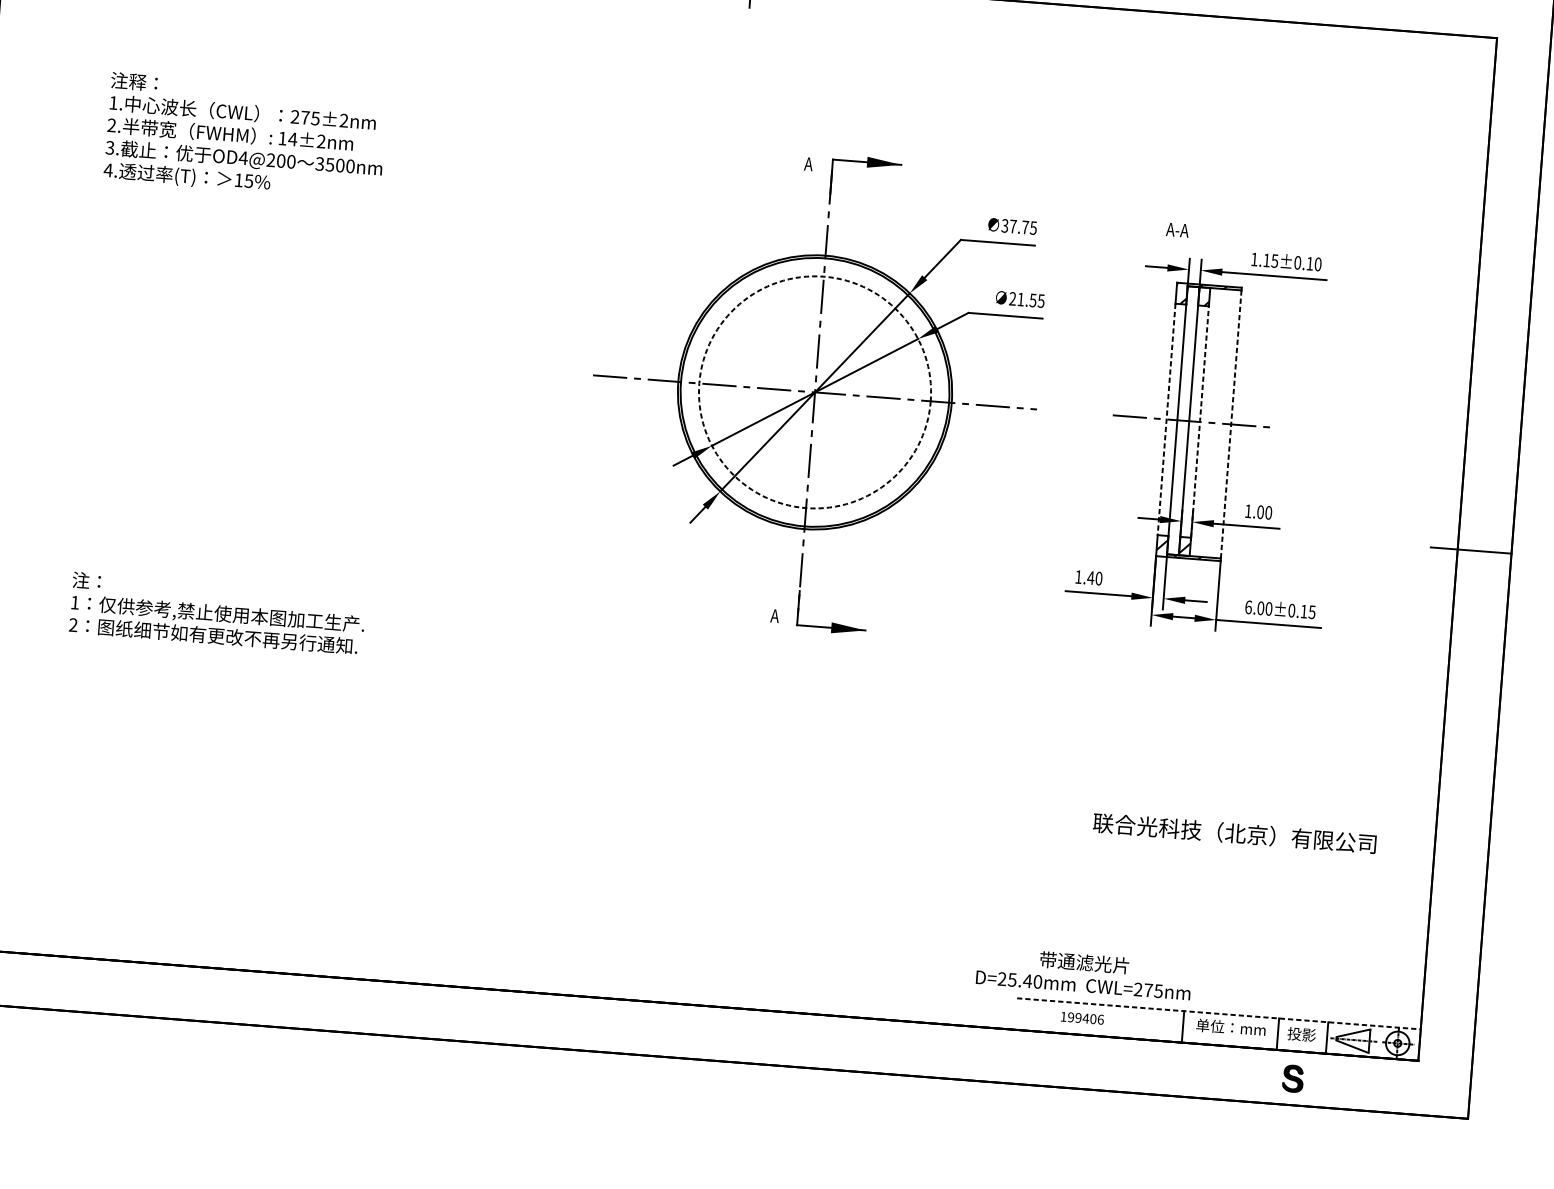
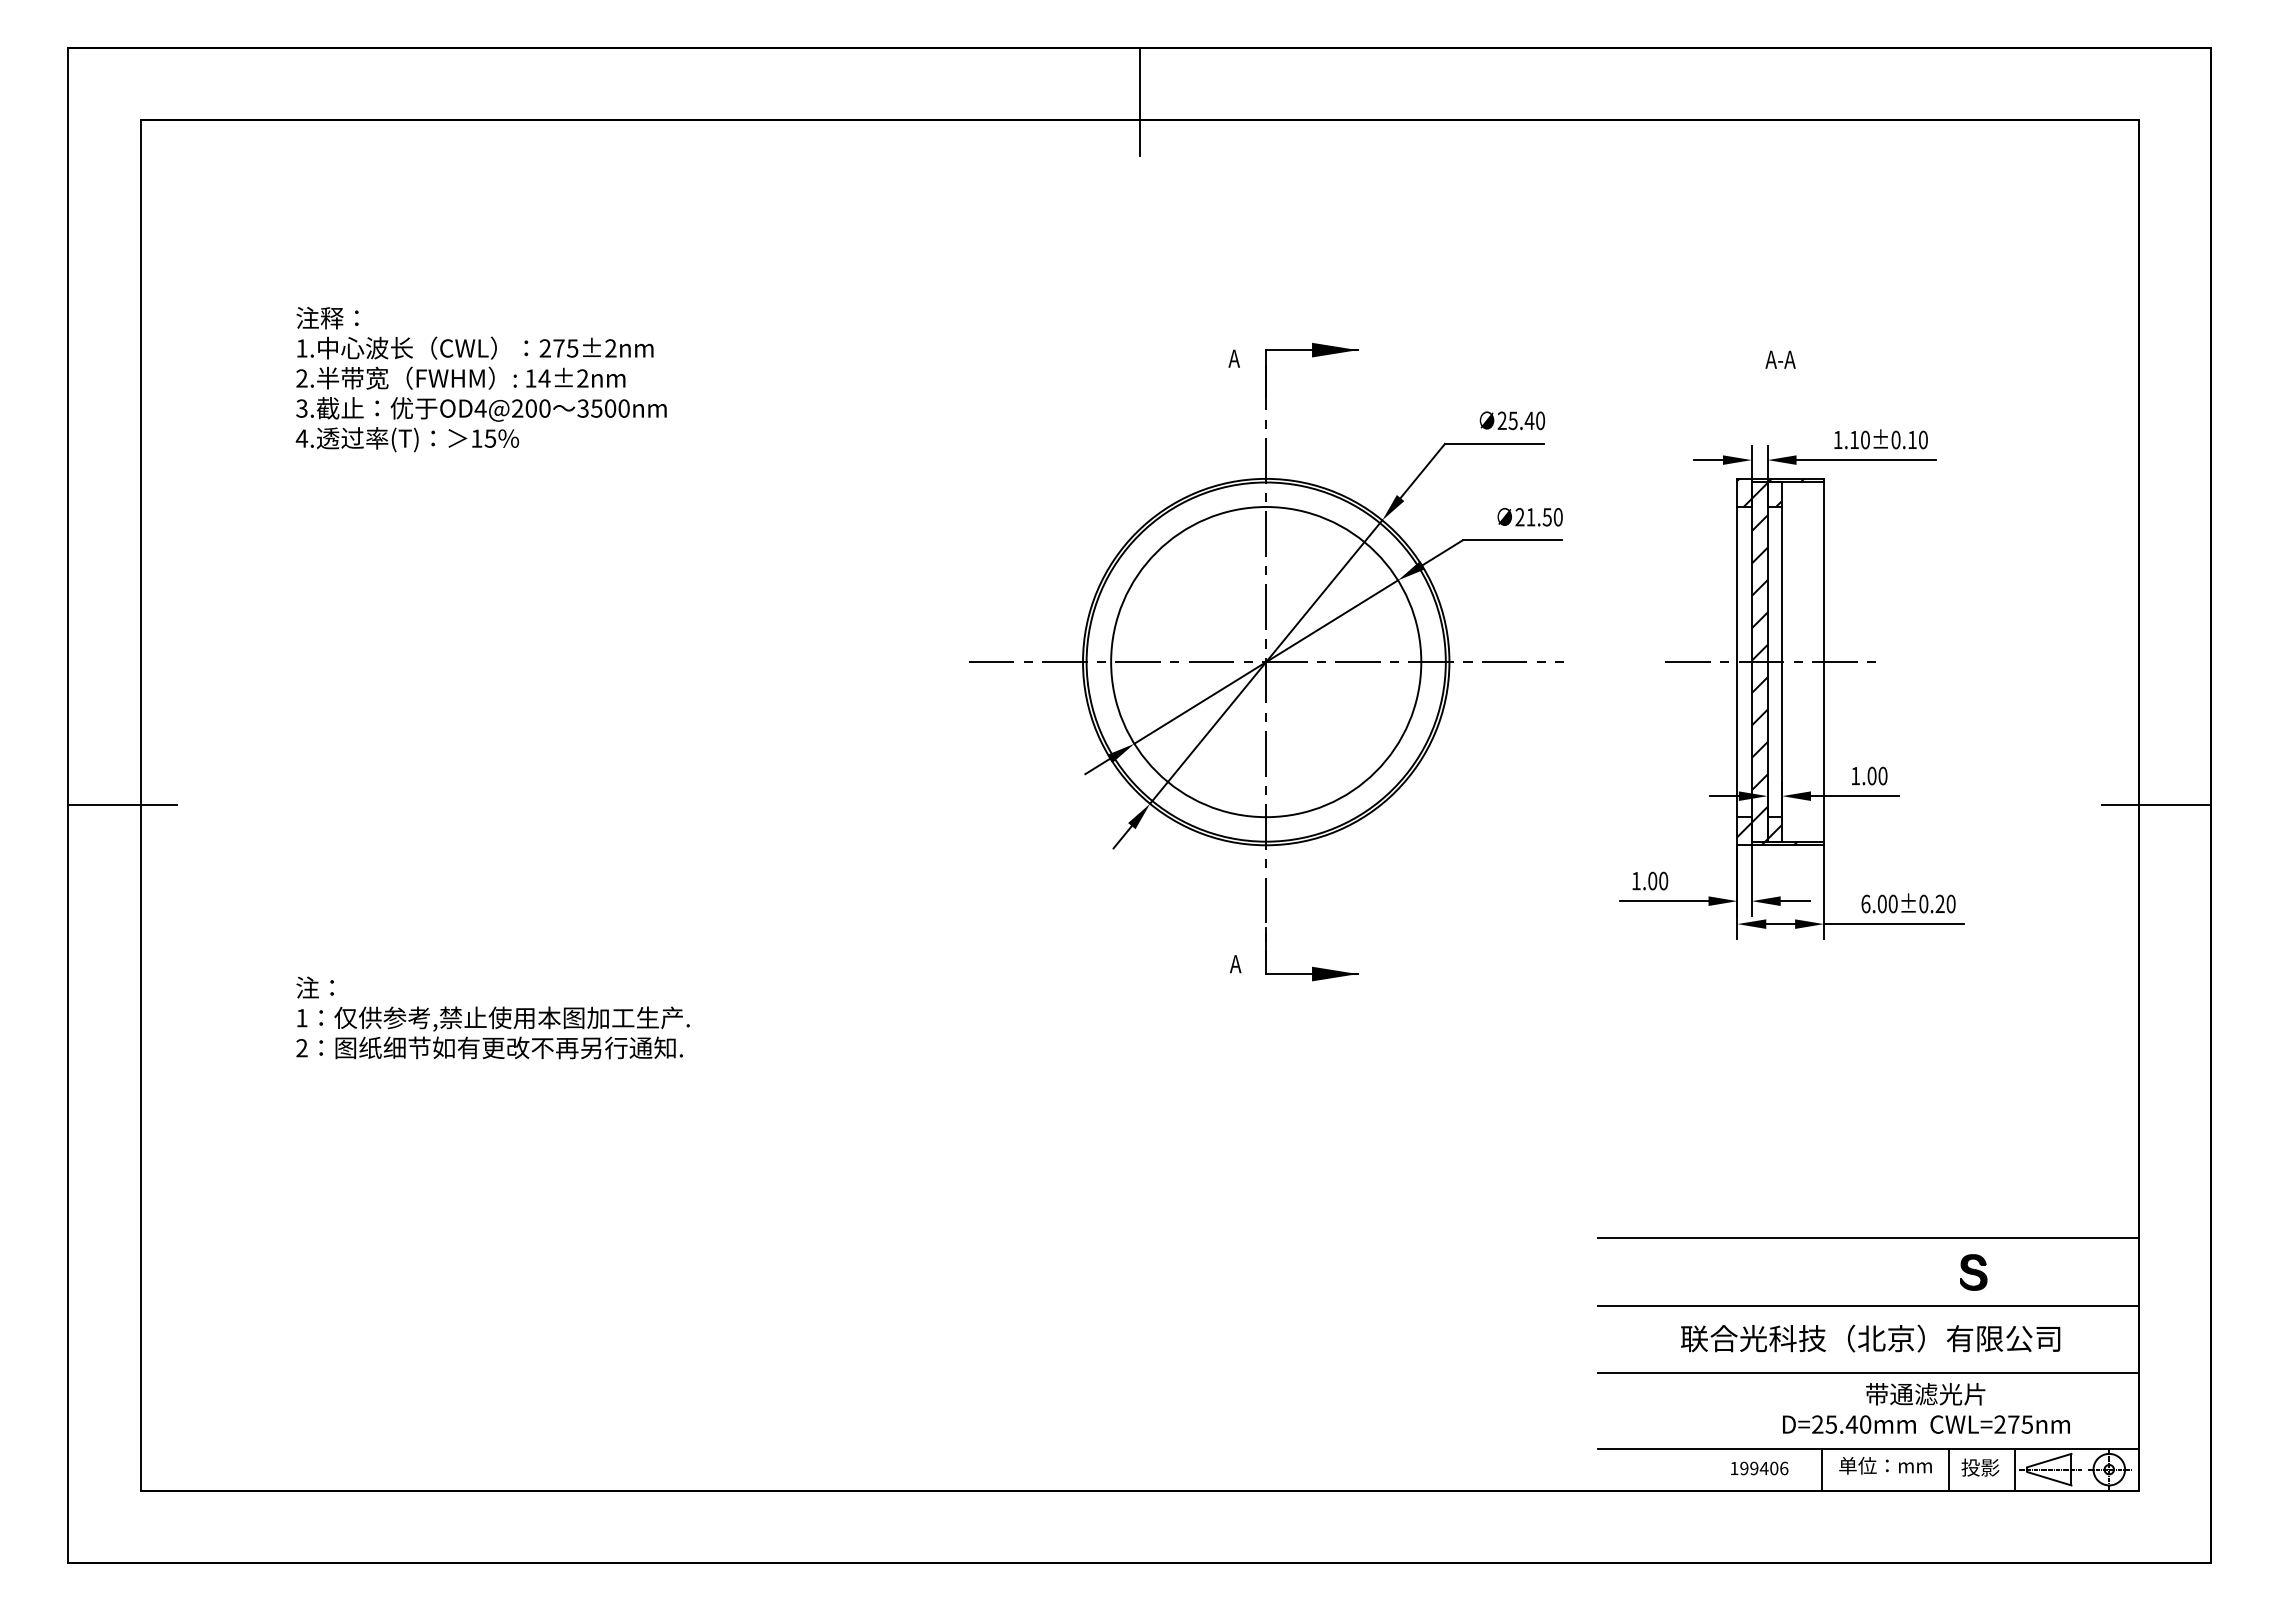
text: (1018, 226) -> (1520, 420), 37.75 -> 25.40
text: (1177, 229) -> (1780, 359), moved
text: (1274, 260) -> (1864, 439), 1.15±0.10 -> 1.10±0.10
text: (1040, 301) -> (1557, 517), 21.55 -> 21.50
circle: (815, 392) -> (1266, 662), dashed -> solid
line: (1166, 419) -> (1737, 662), dashed -> solid
hatch: (1183, 420) -> (1759, 661), added
line: (1200, 421) -> (1782, 661), dashed -> solid
line: (1230, 424) -> (1823, 662), dashed -> solid
text: (1090, 577) -> (1652, 880), 1.40 -> 1.00
text: (1308, 611) -> (1945, 903), 6.00±0.15 -> 6.00±0.20
text: (1234, 833) -> (1870, 1338), moved
line: (1230, 857) -> (1867, 1238), added
line: (1226, 907) -> (1867, 1305), added
line: (1222, 957) -> (1867, 1372), added
text: (1084, 973) -> (1926, 1408), moved
line: (1219, 1013) -> (1868, 1448), dashed -> solid
text: (1082, 1018) -> (1759, 1468), moved
part: (1293, 1078) -> (1973, 1272), moved

